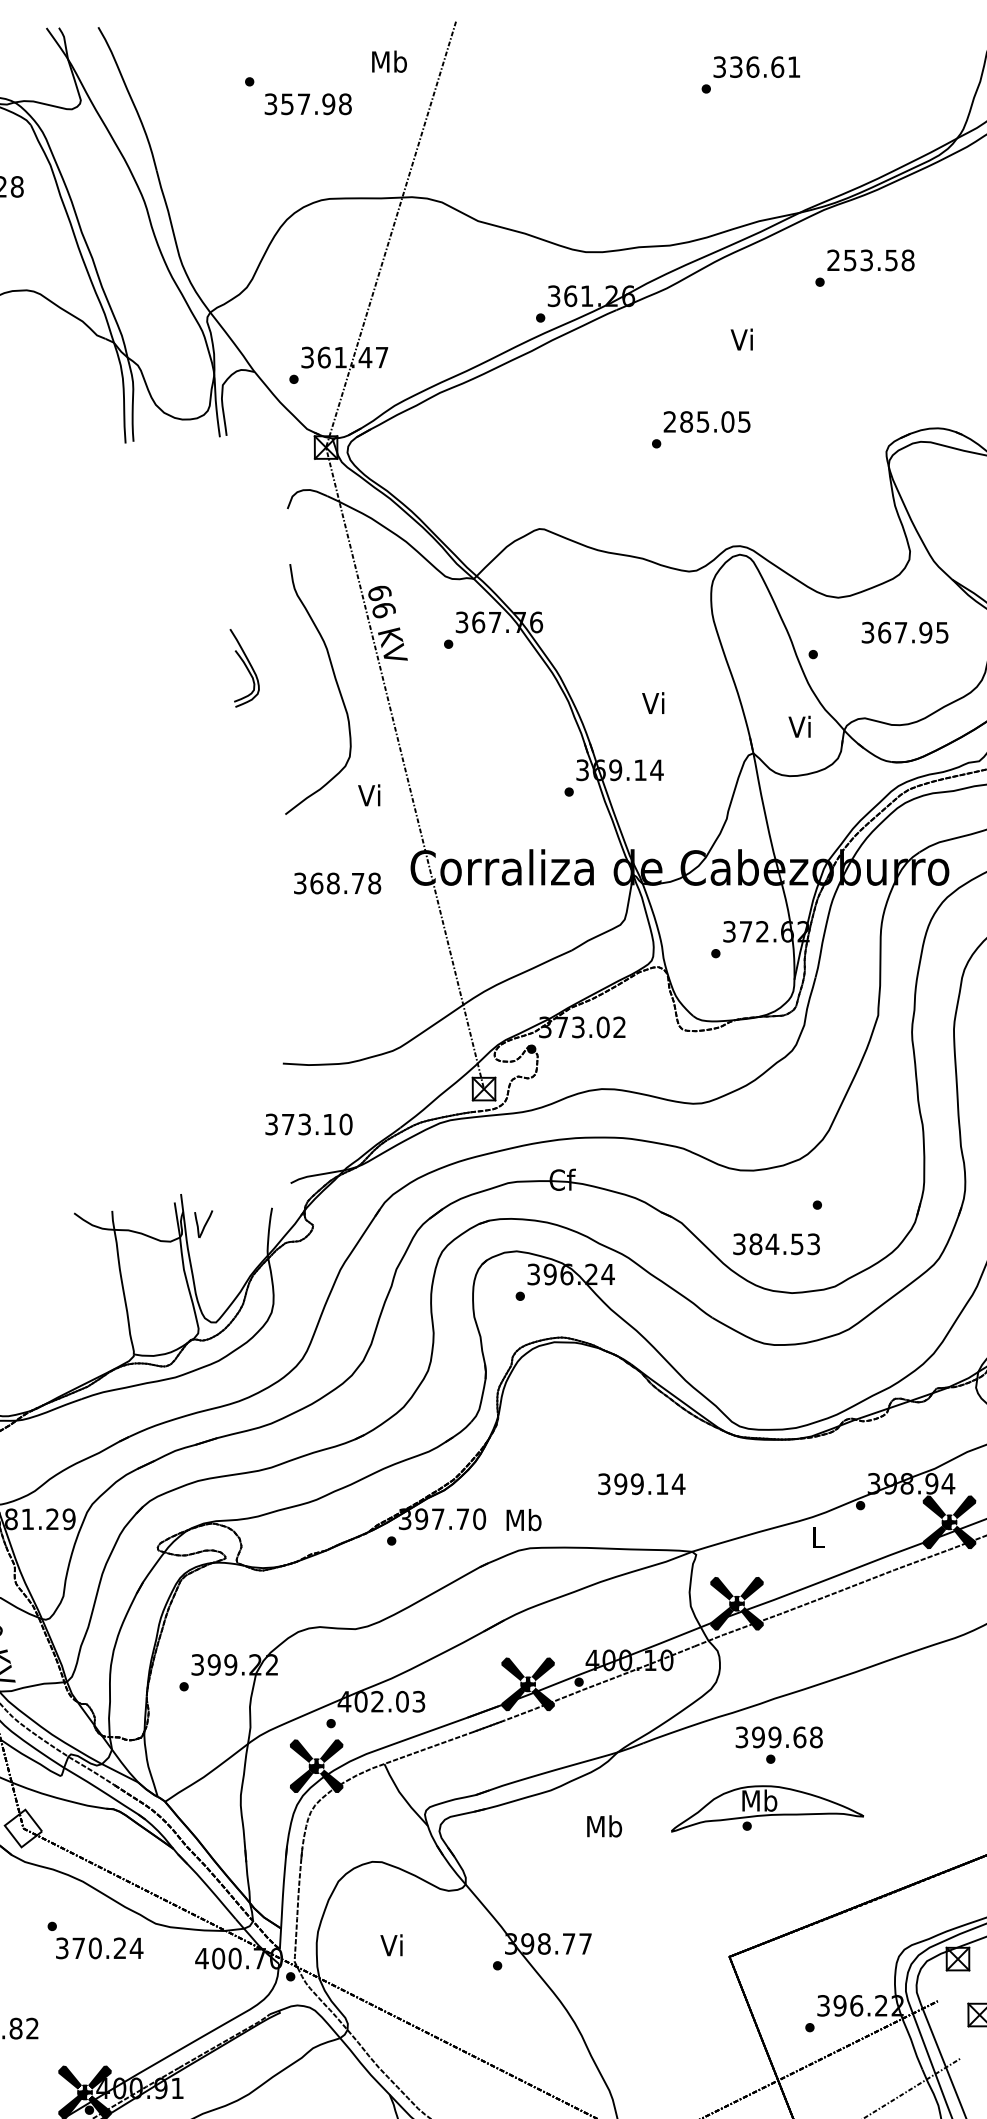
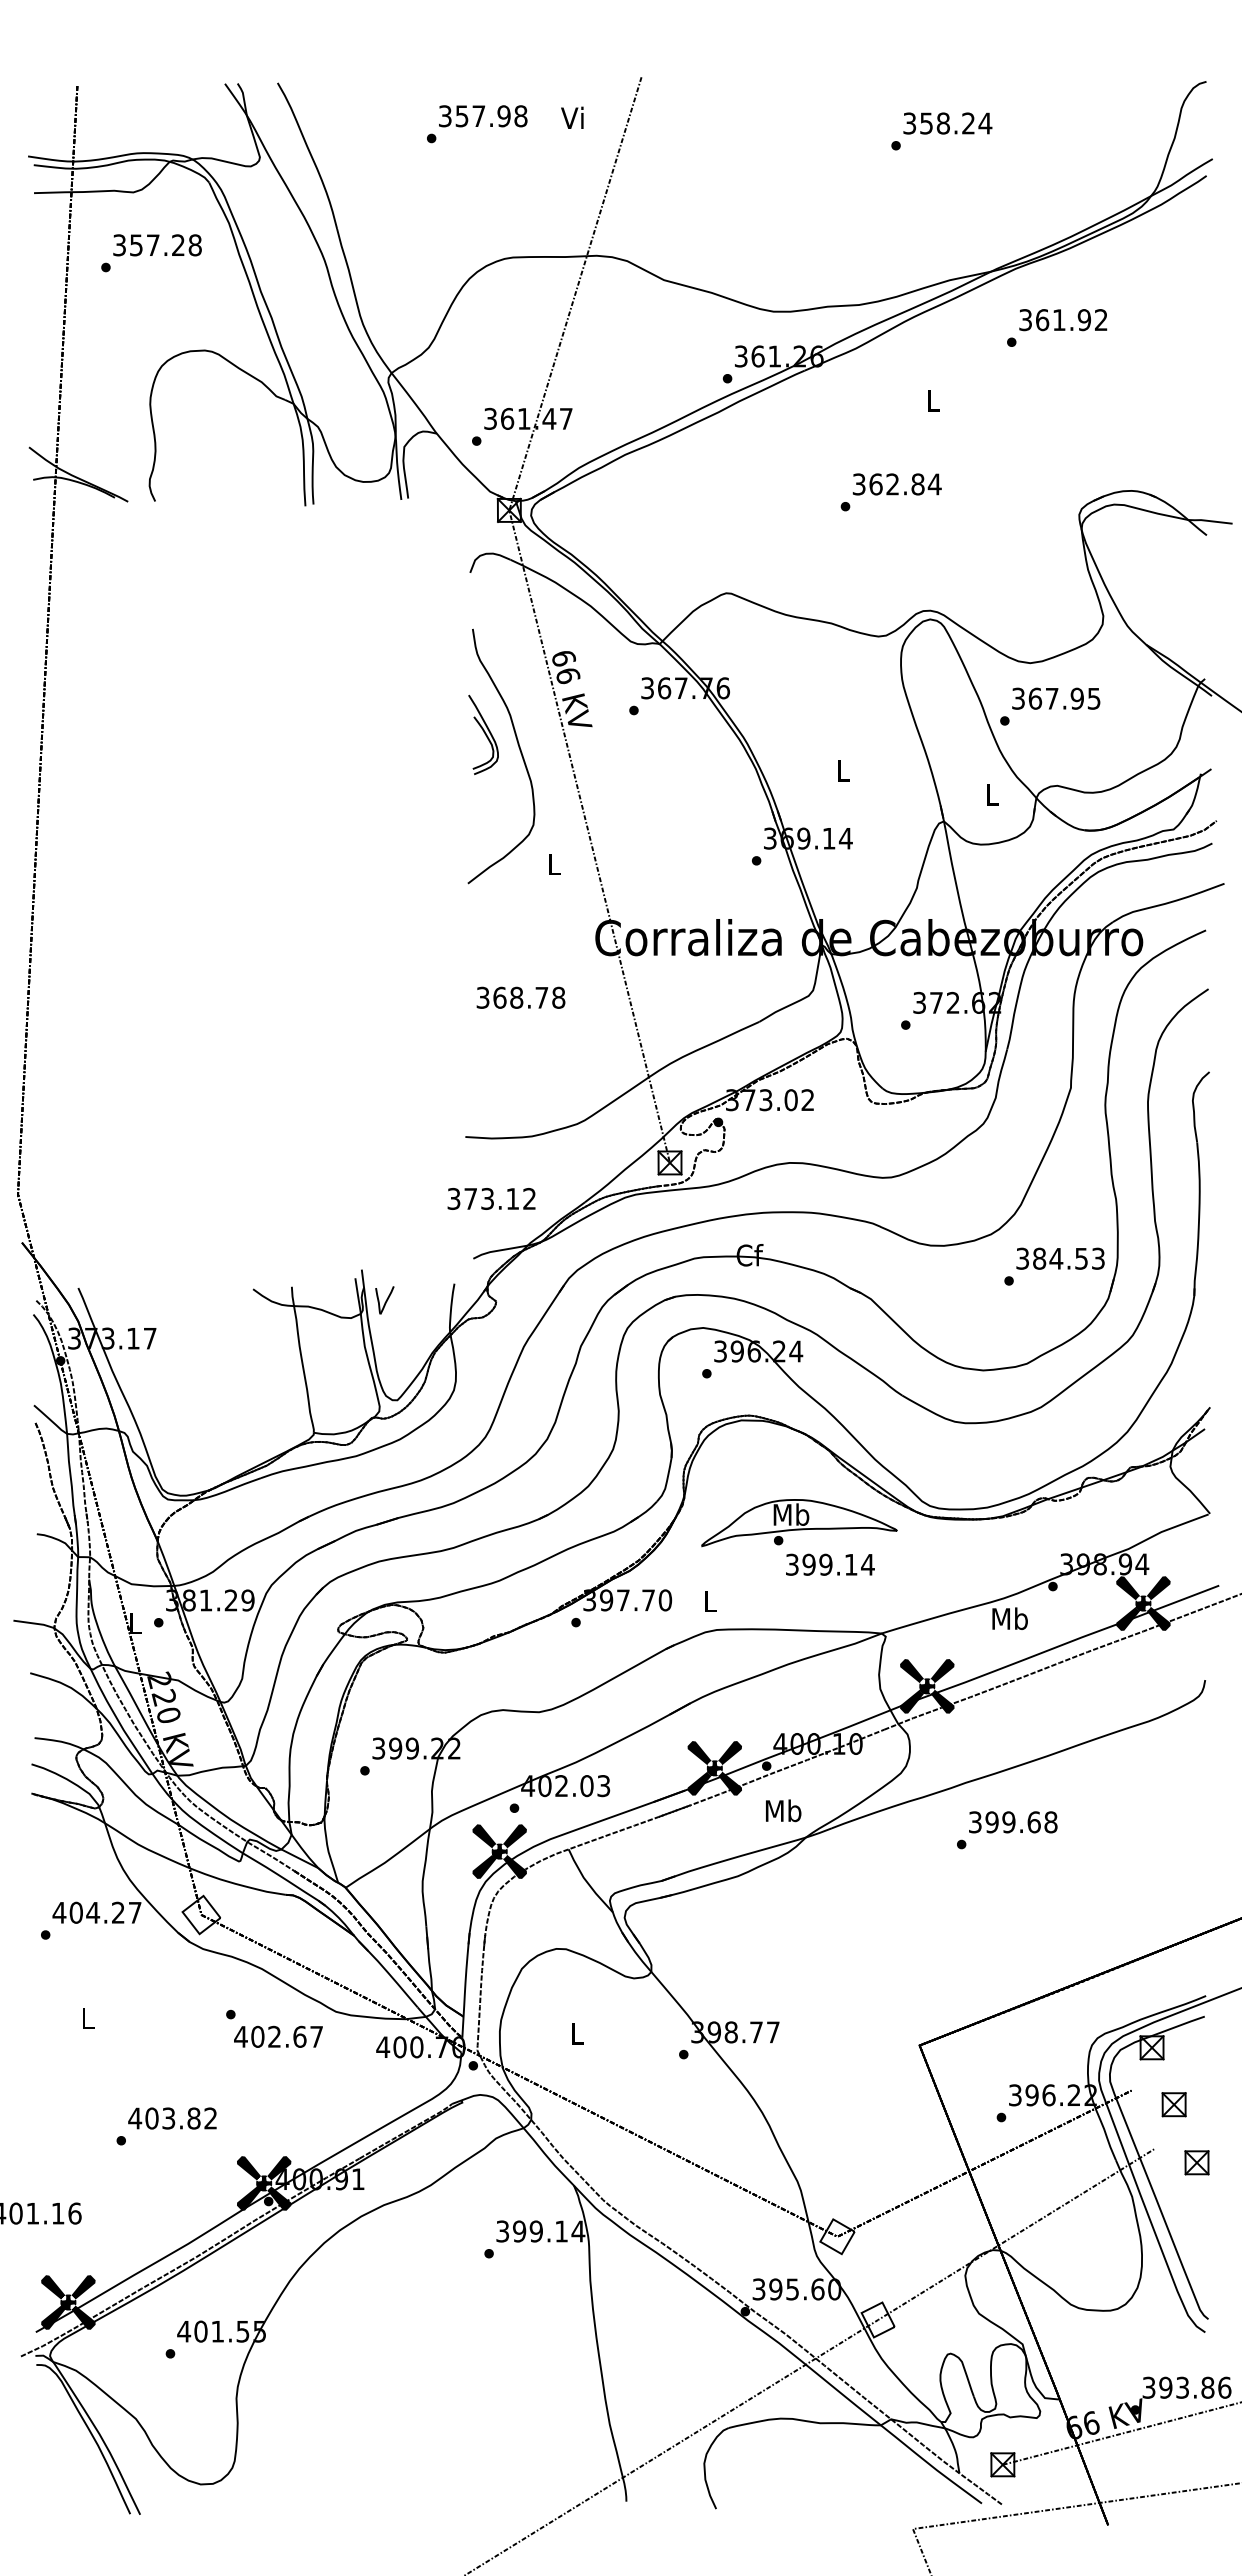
text: (389, 61) -> (573, 117), Mb -> Vi
text: (765, 67) -> (956, 123), 336.61 -> 358.24
text: (308, 104) -> (483, 116), moved
text: (870, 260) -> (1063, 320), 253.58 -> 361.92
text: (741, 339) -> (931, 400), Vi -> L
text: (706, 422) -> (896, 484), 285.05 -> 362.84
text: (905, 632) -> (1056, 698), moved
part: (244, 667) -> (483, 734), moved
text: (652, 703) -> (841, 770), Vi -> L
text: (799, 726) -> (990, 794), Vi -> L
text: (369, 795) -> (553, 864), Vi -> L
text: (337, 883) -> (520, 997), moved
text: (345, 1124) -> (529, 1198), 373.10 -> 373.12
text: (776, 1244) -> (1060, 1258), moved
text: (523, 1520) -> (710, 1601), Mb -> L
text: (817, 1537) -> (1009, 1618), L -> Mb
text: (779, 1737) -> (1013, 1822), moved
part: (767, 1809) -> (799, 1523), moved
text: (604, 1826) -> (783, 1810), moved
text: (391, 1945) -> (575, 2033), Vi -> L
text: (99, 1947) -> (278, 2036), 370.24 -> 402.67

